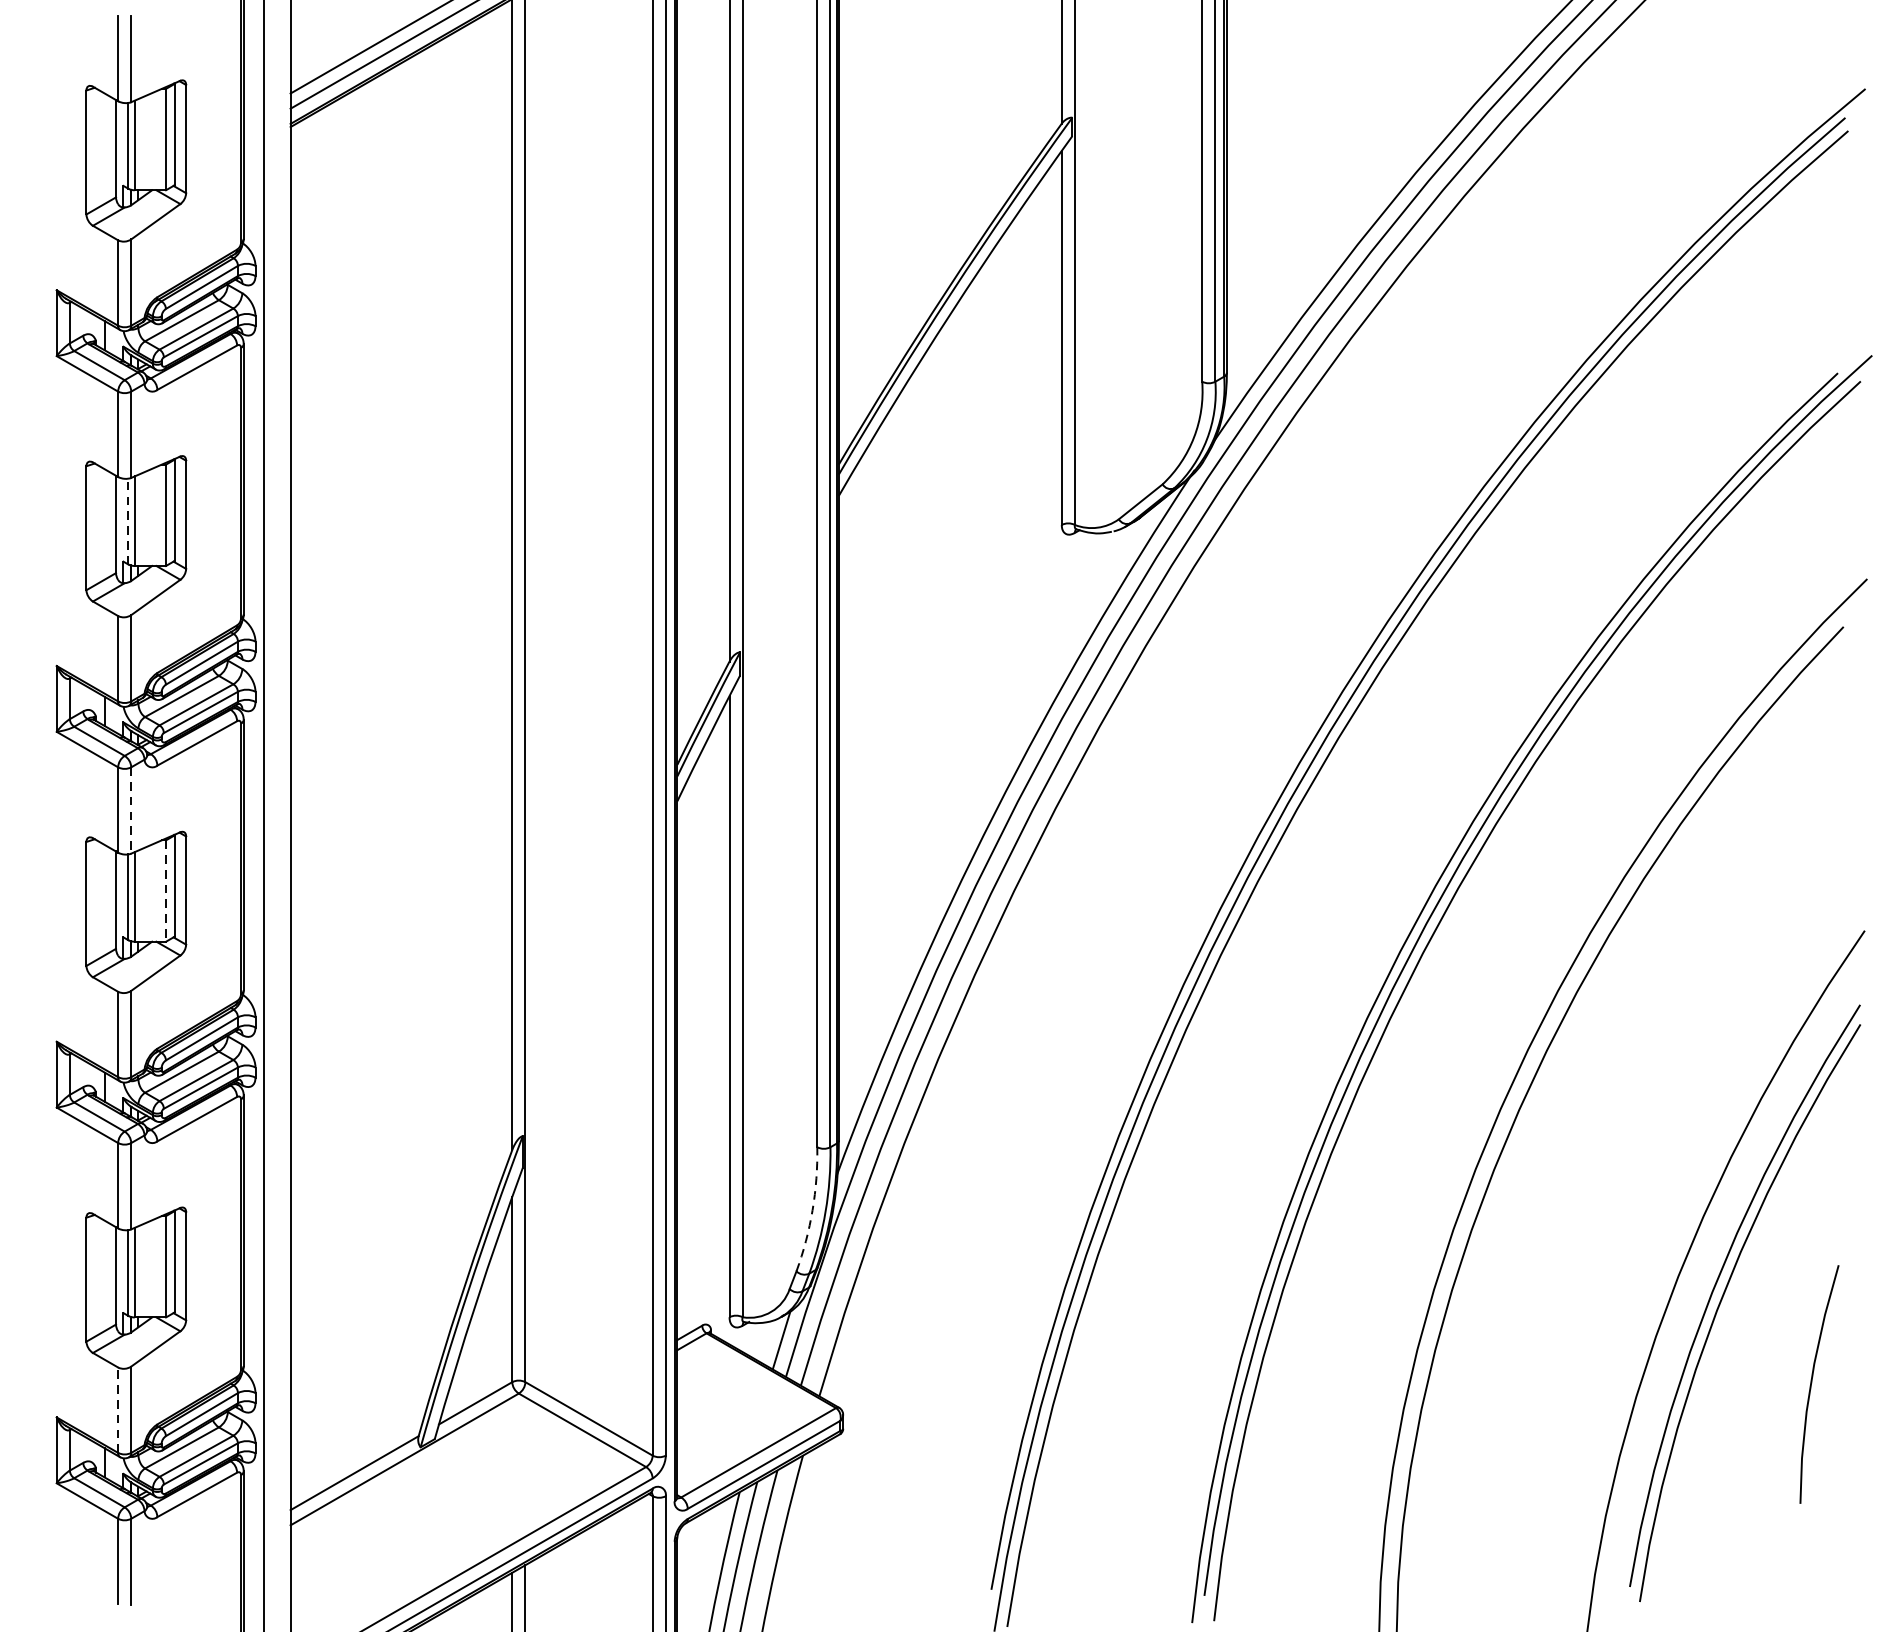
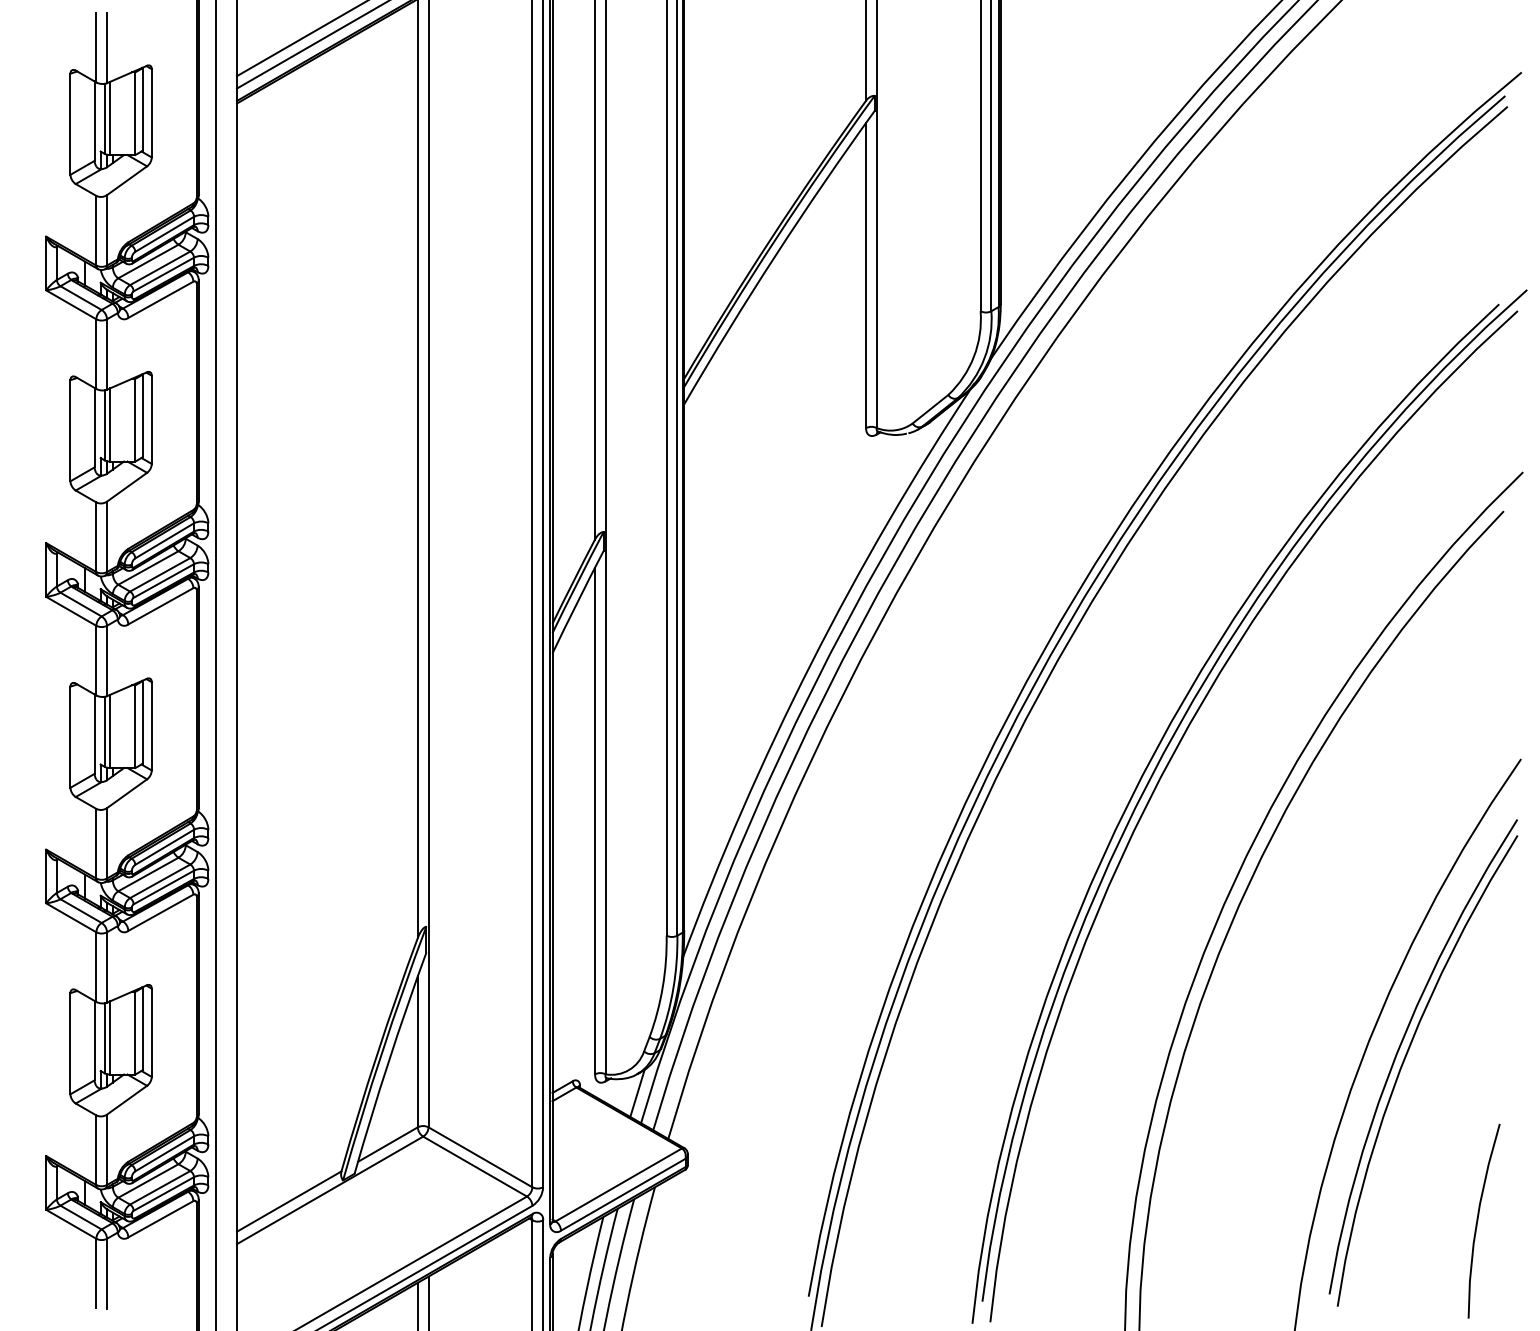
line: (128, 521) -> (104, 425), dashed -> solid
line: (131, 811) -> (107, 661), dashed -> solid
line: (166, 892) -> (135, 727), dashed -> solid
arc: (812, 1210) -> (662, 987), dashed -> solid
curve: (1812, 1383) -> (1478, 1220), moved
line: (118, 1410) -> (96, 1150), dashed -> solid

